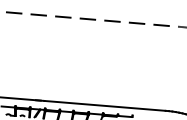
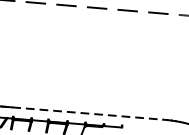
line: (105, 105) -> (88, 113), solid -> dashed

